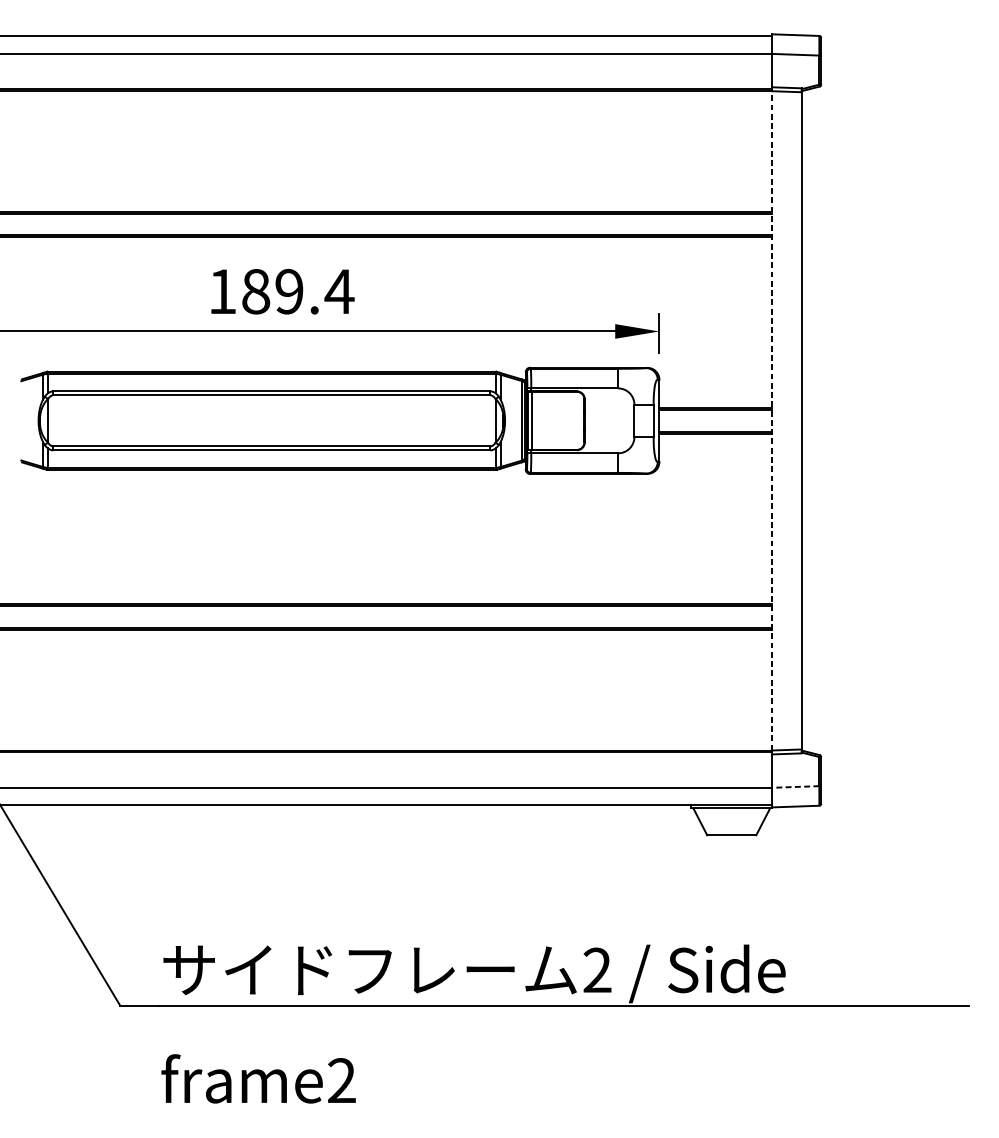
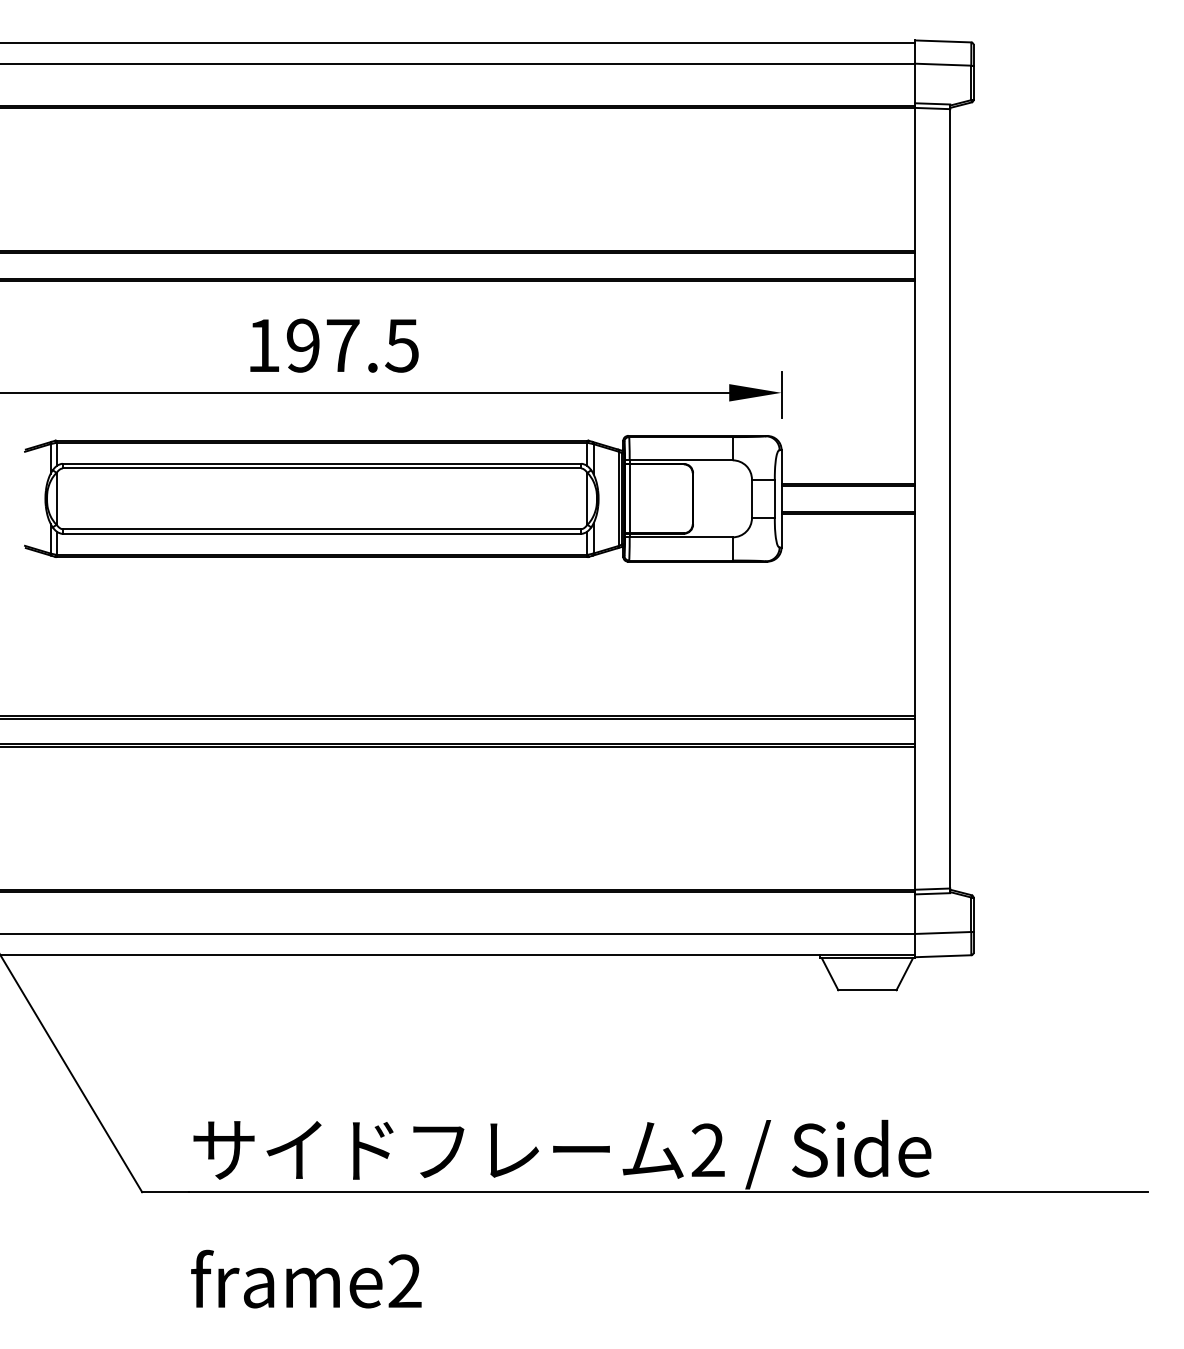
text: (298, 291) -> (353, 345), 189.4 -> 197.5
line: (772, 420) -> (915, 498), dashed -> solid
line: (795, 786) -> (943, 932), dashed -> solid

